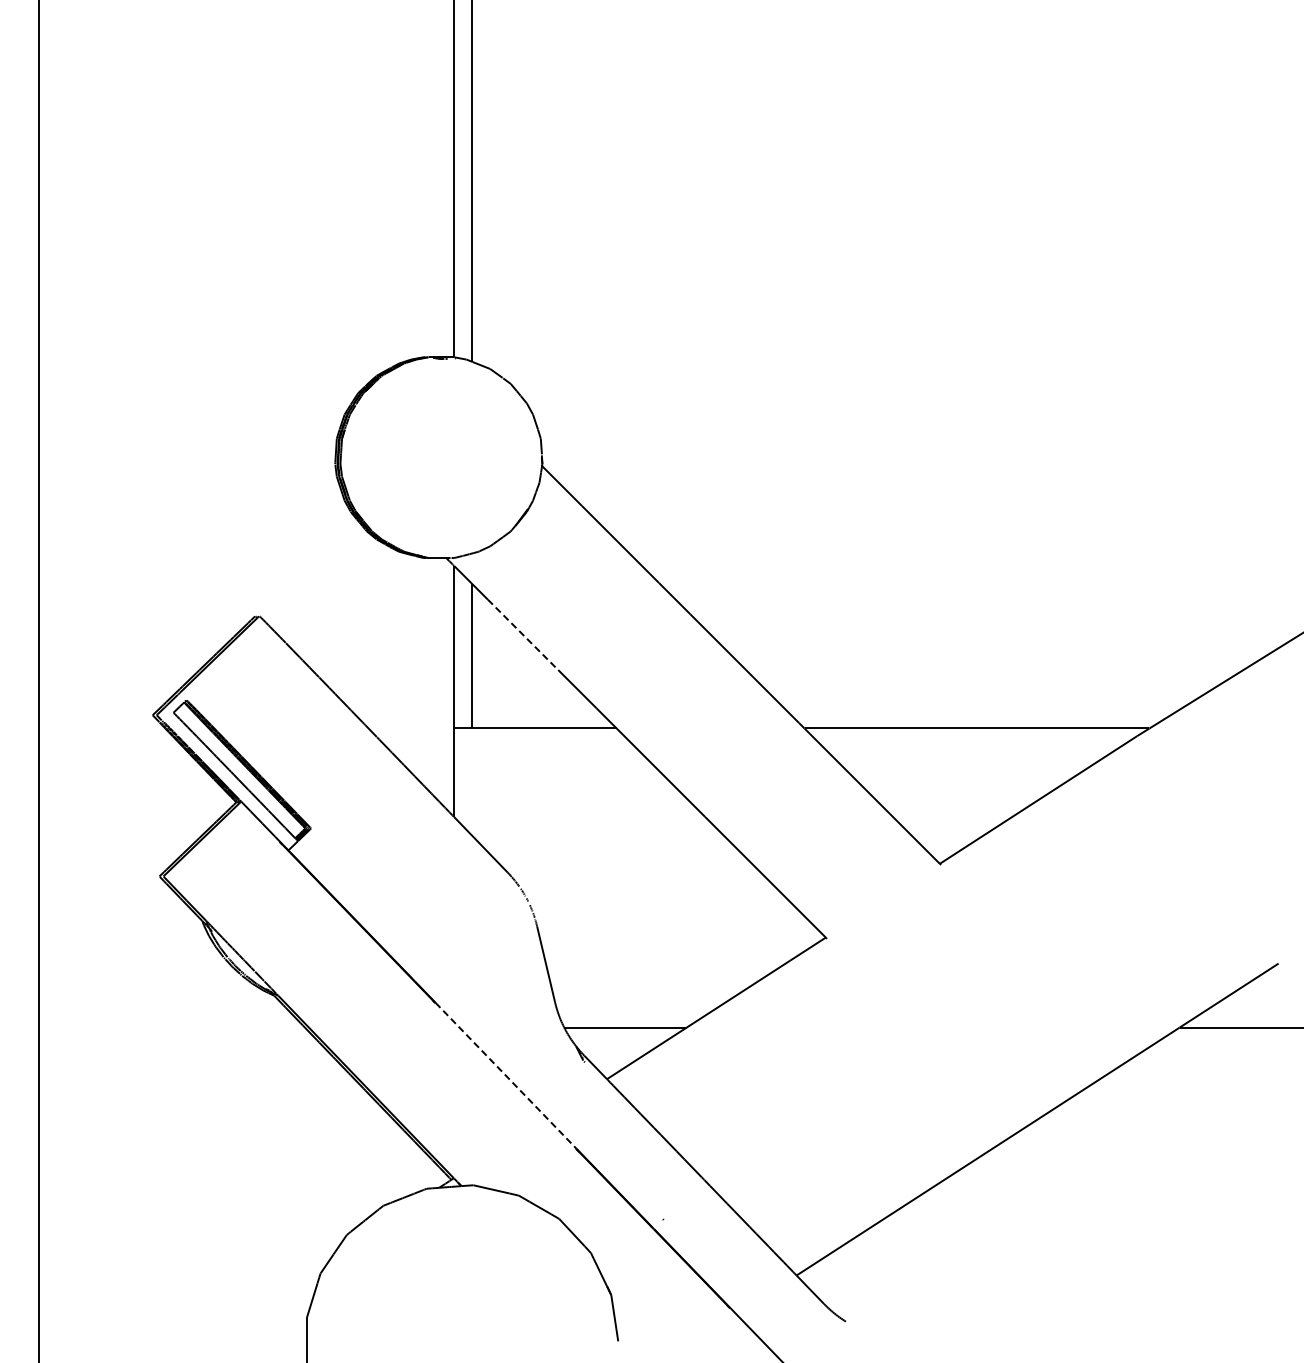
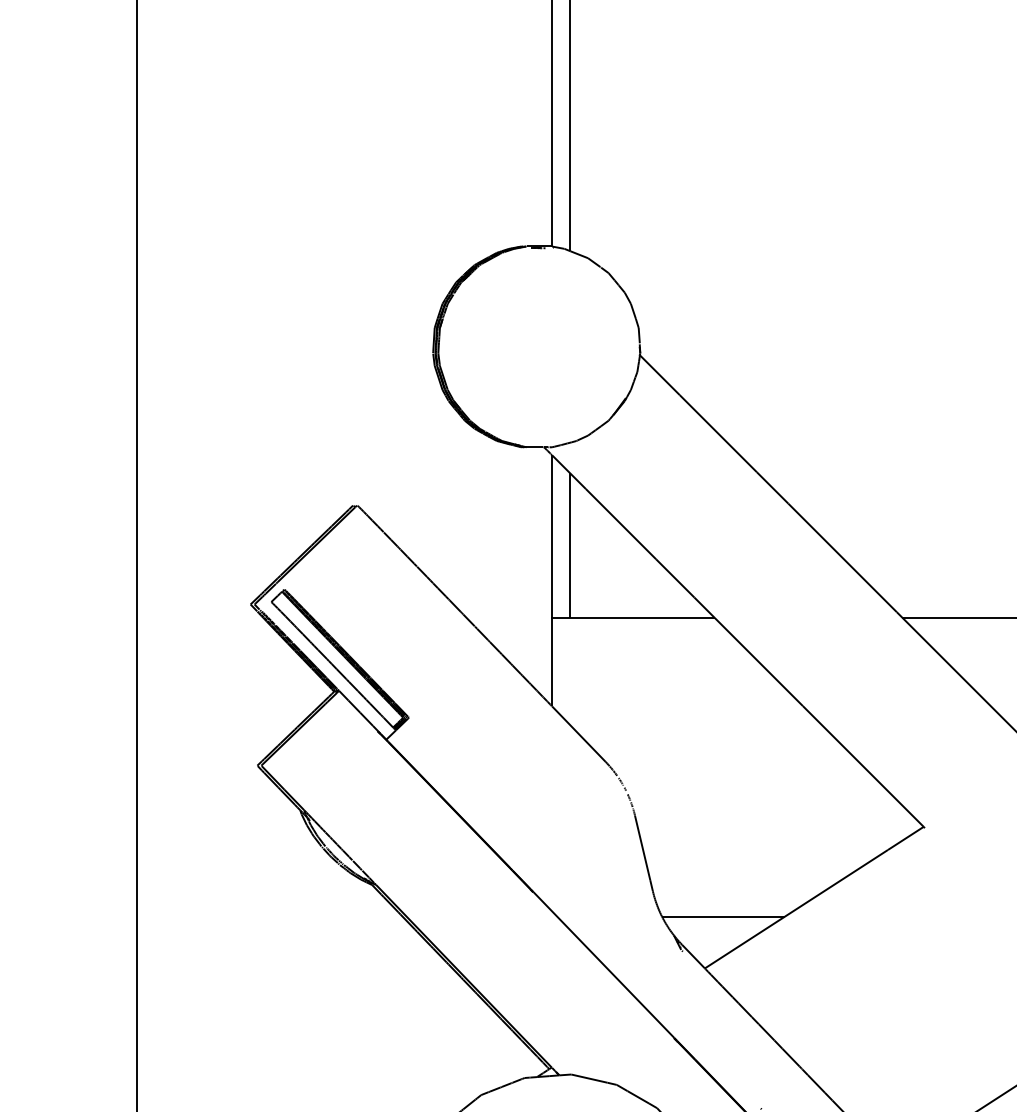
line: (523, 634) -> (621, 523), dashed -> solid
line: (506, 1076) -> (604, 965), dashed -> solid

